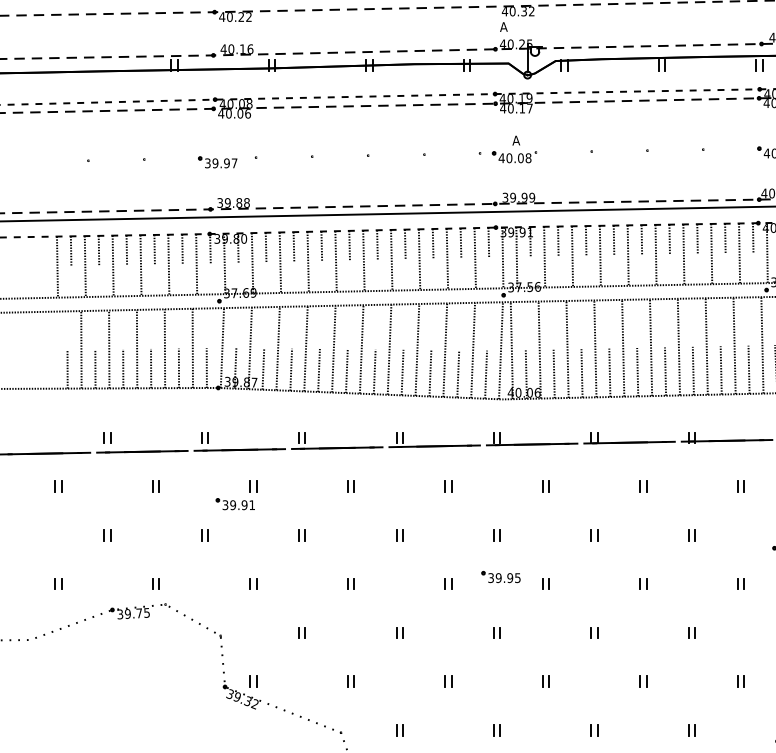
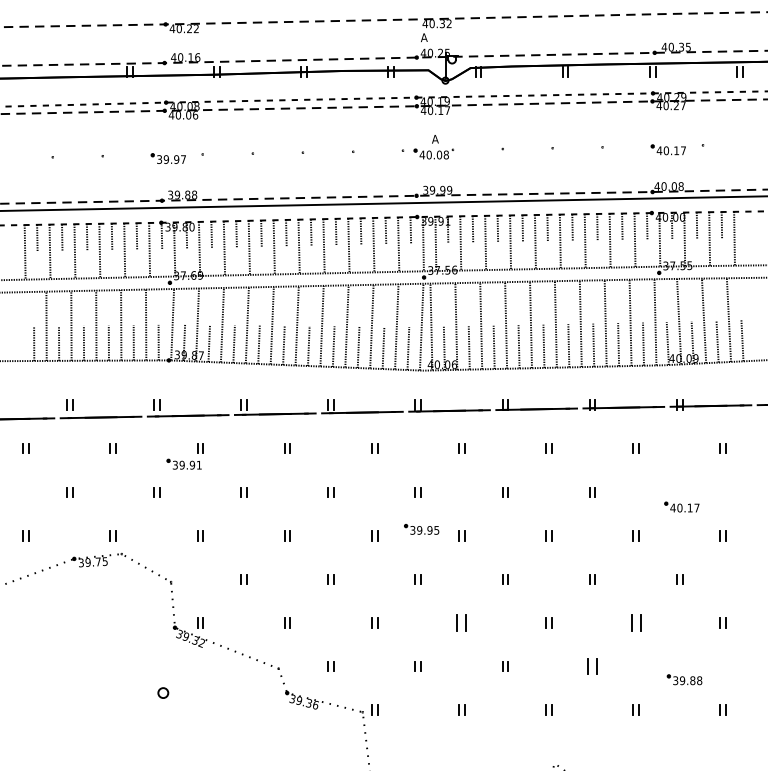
part: (545, 681) -> (461, 622), size x1.6
part: (740, 681) -> (635, 622), size x1.6
part: (692, 730) -> (592, 666), size x1.6

